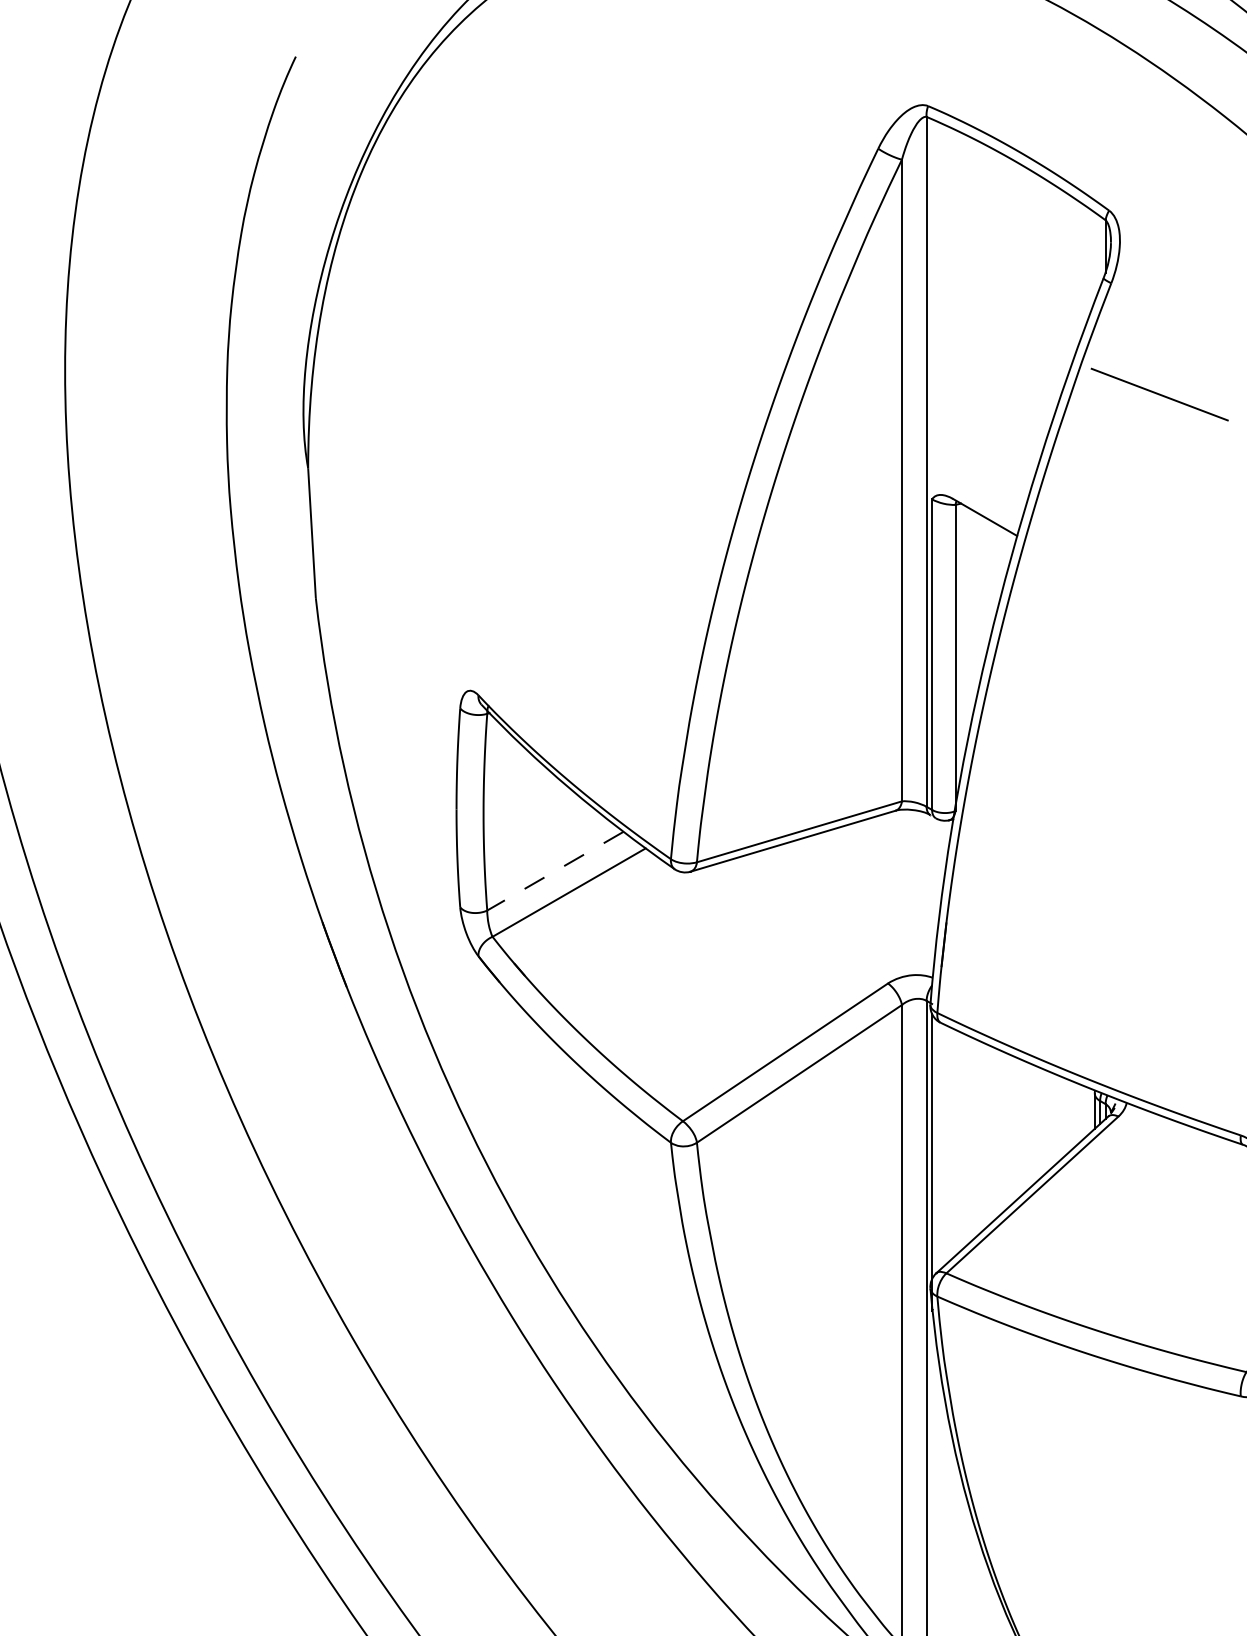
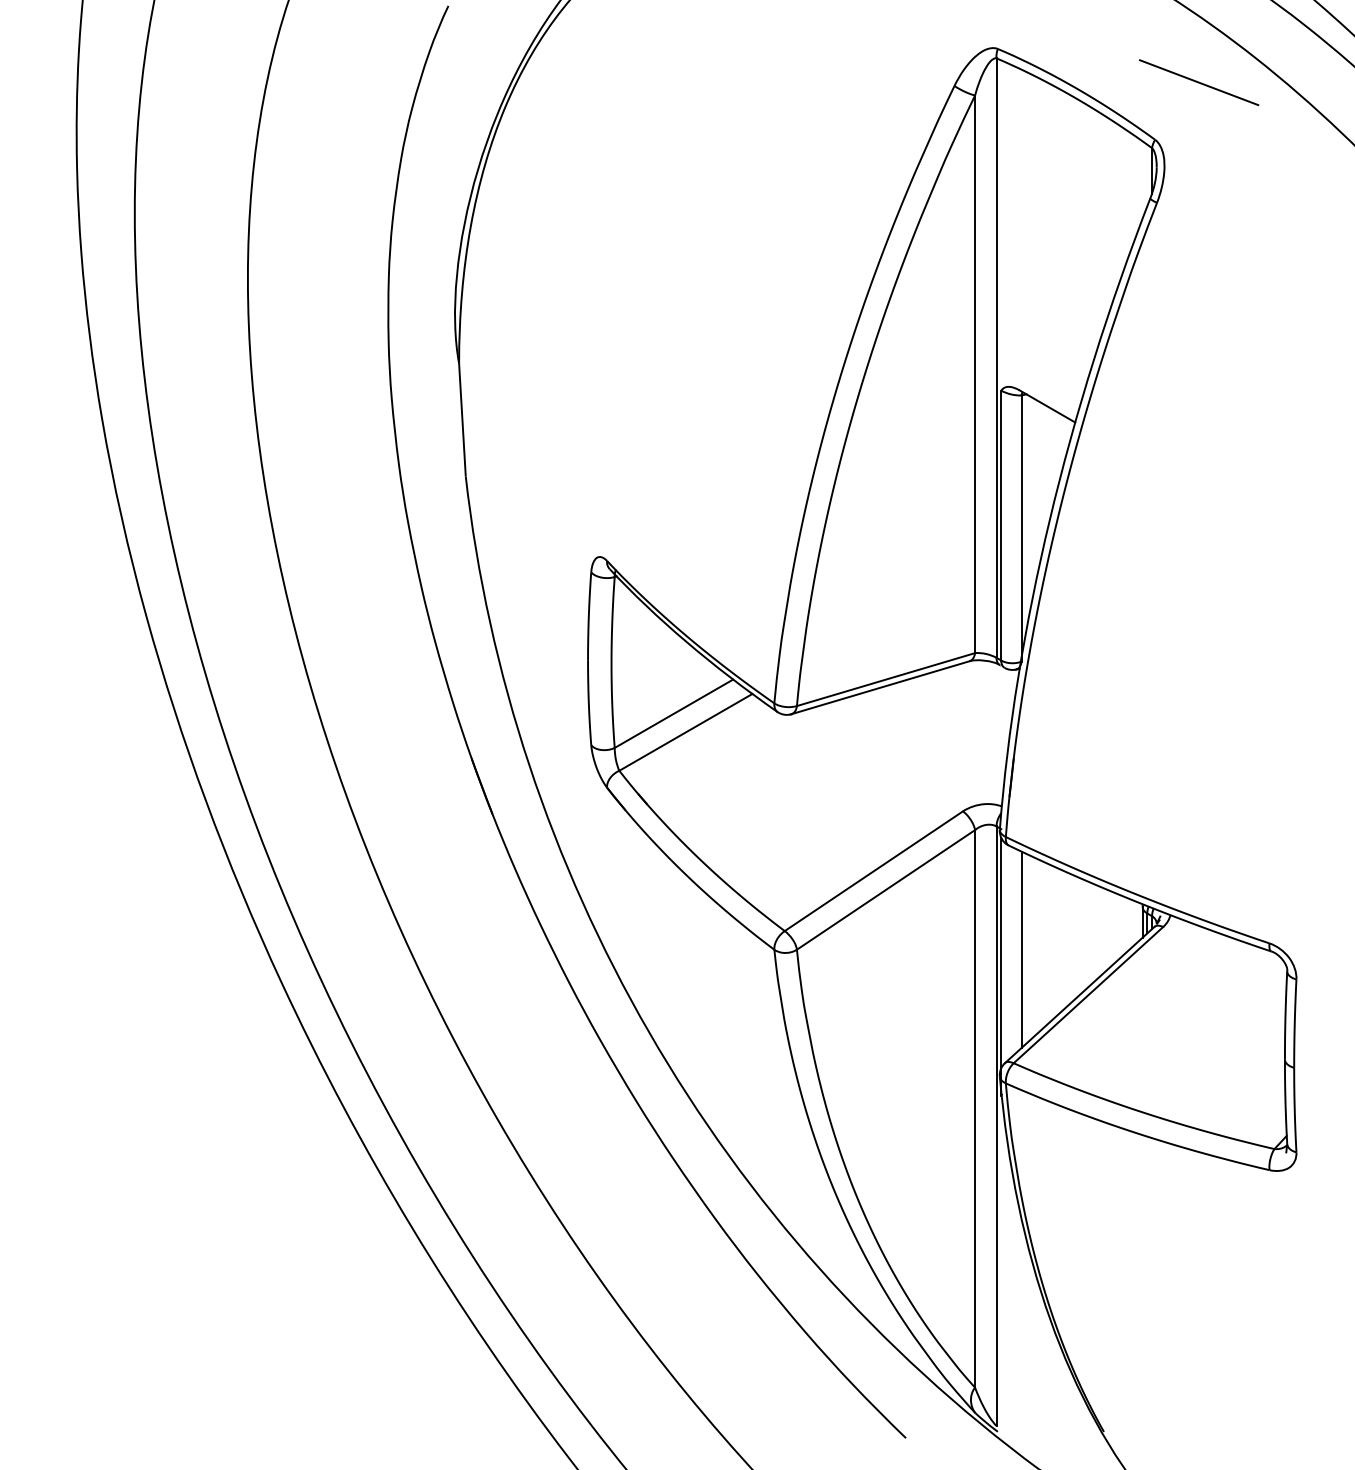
line: (1160, 394) -> (1199, 82), moved
line: (554, 872) -> (673, 714), dashed -> solid
line: (955, 1142) -> (1021, 949), added

